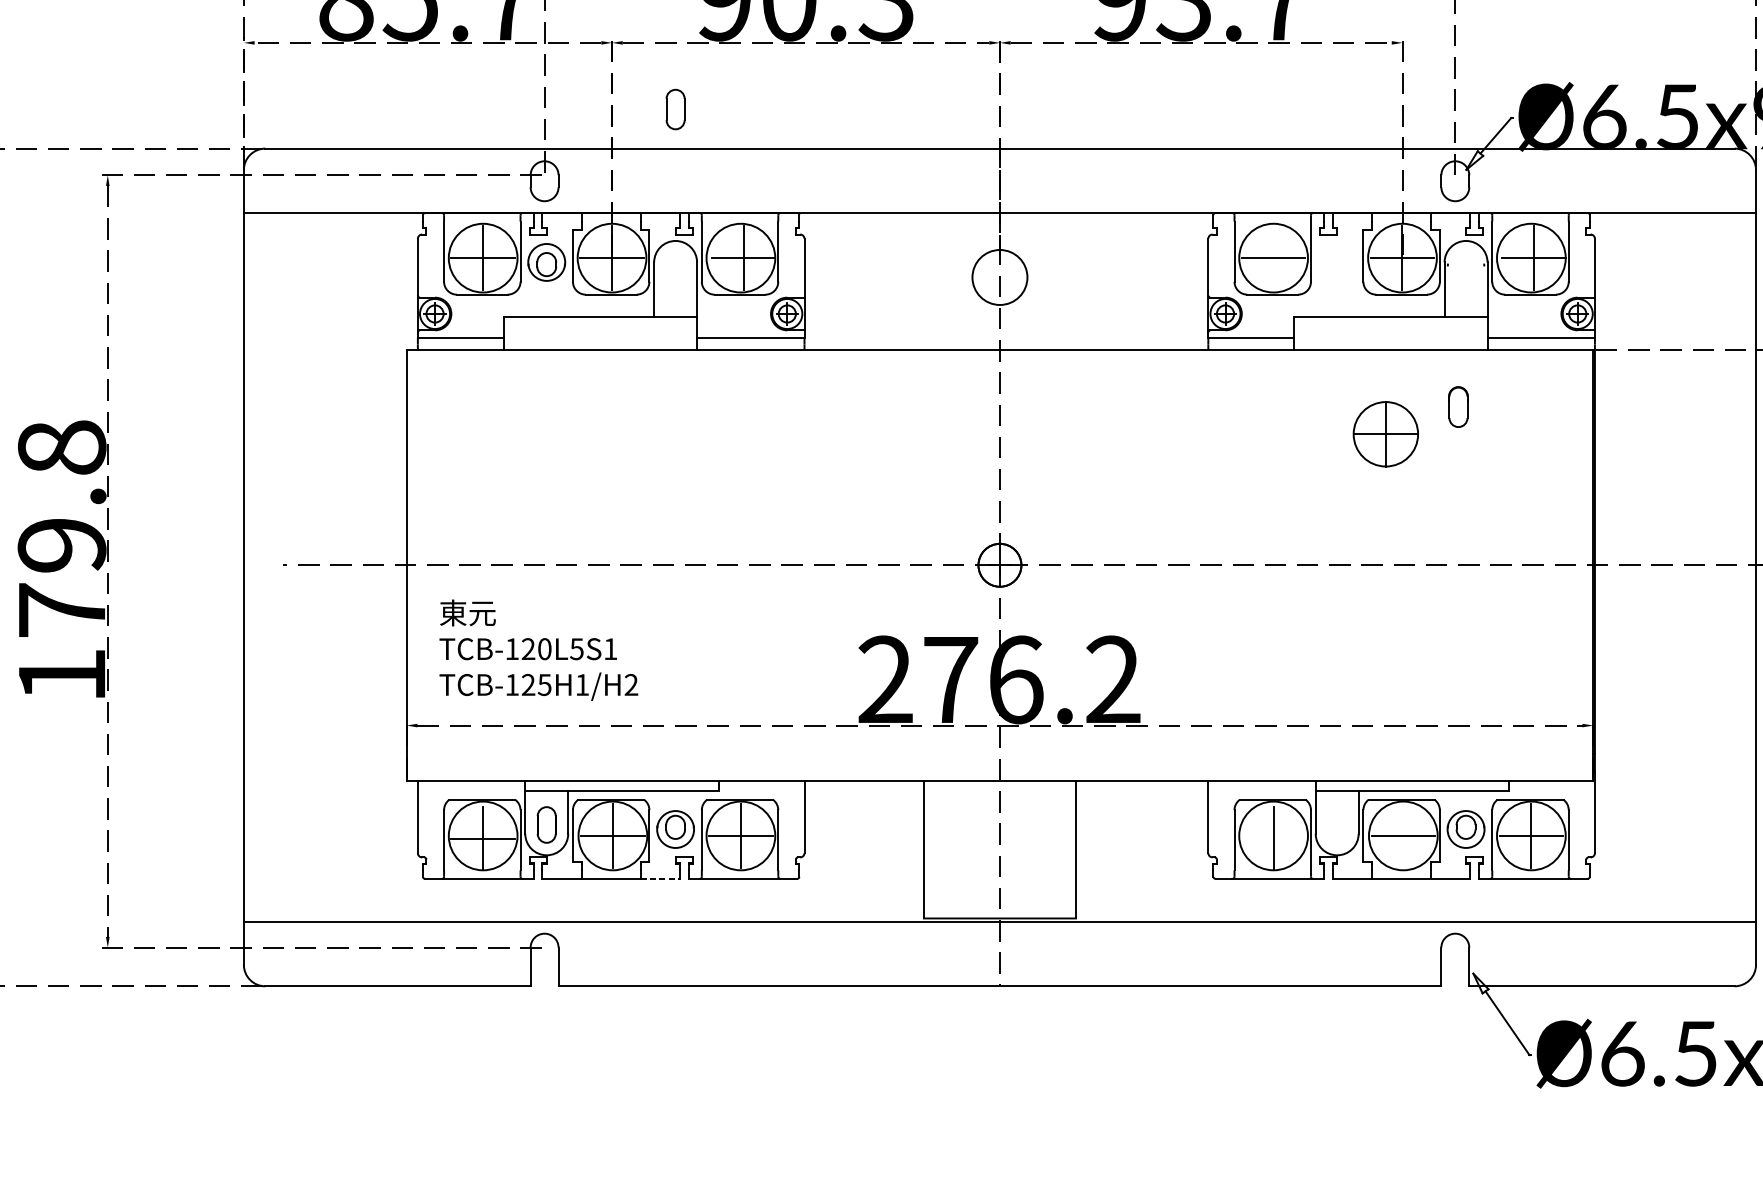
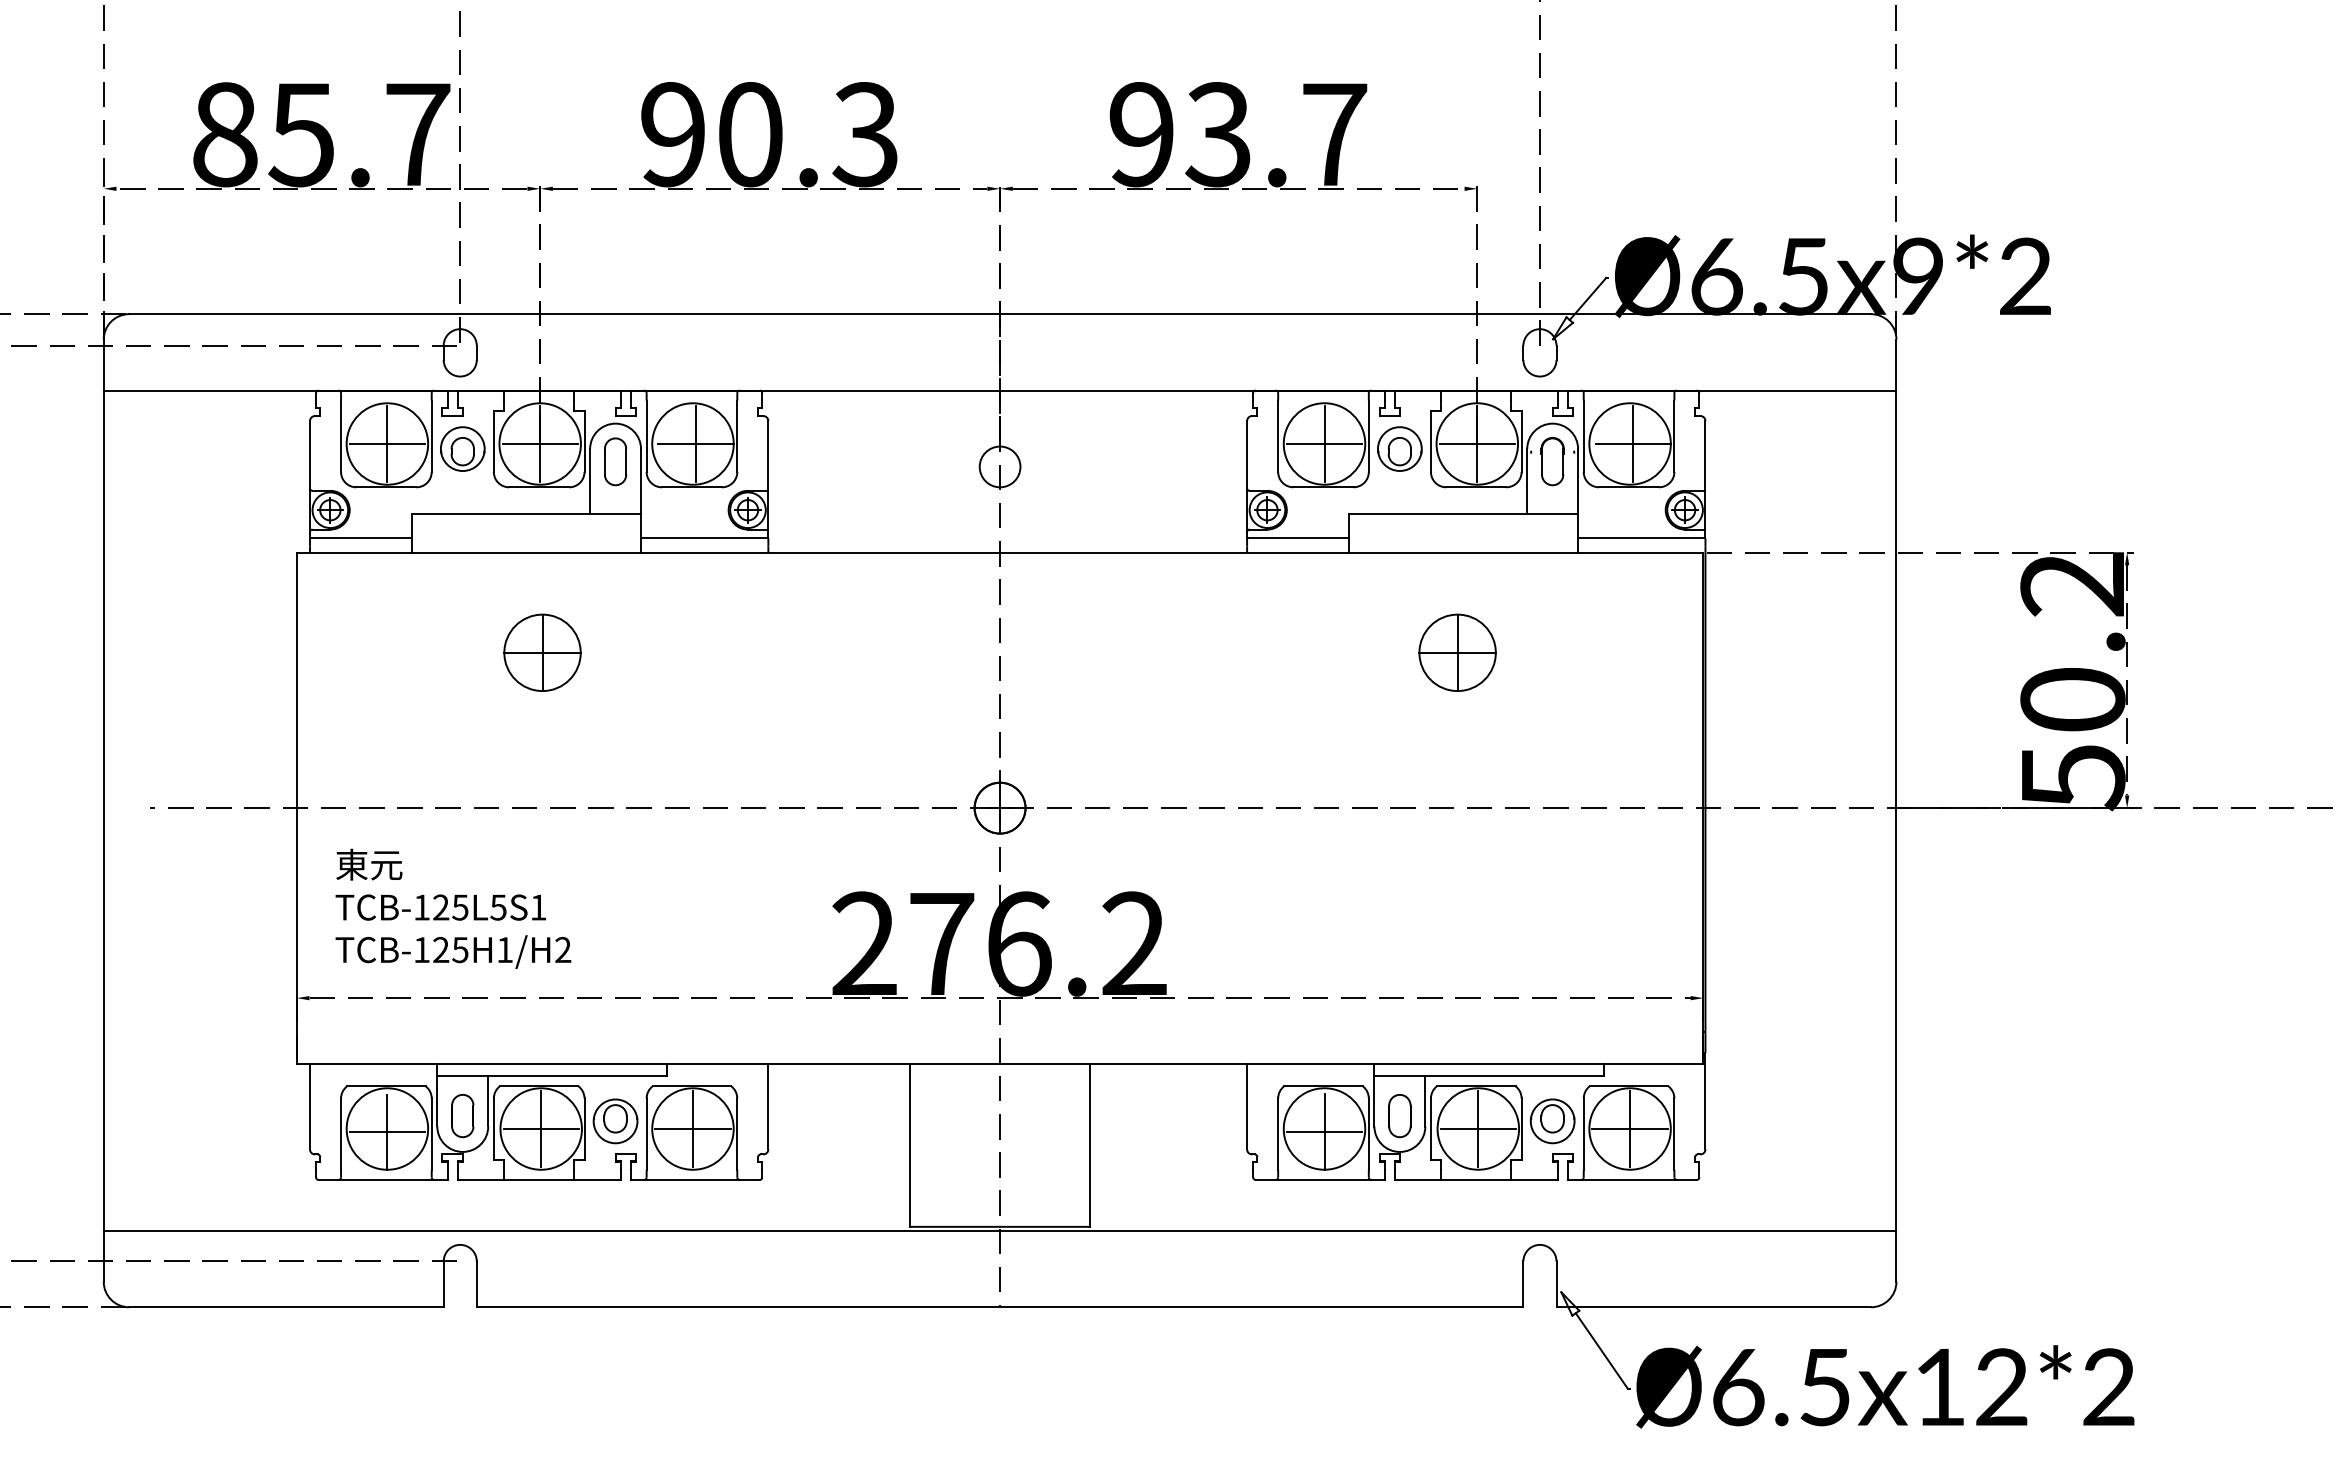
part: (675, 109) -> (615, 461), moved
line: (1273, 257) -> (1324, 443), added
part: (1336, 261) -> (1399, 448), added
circle: (999, 277) -> (999, 466), size x0.62
part: (1458, 407) -> (1552, 461), moved
part: (613, 434) -> (542, 652), added
text: (544, 649) -> (460, 907), TCB-120L5S1 -> TCB-125L5S1
part: (1336, 825) -> (1399, 1116), added
line: (1403, 835) -> (1478, 1128), added
line: (1273, 838) -> (1324, 1132), added
line: (660, 878) -> (597, 1179), dashed -> solid

